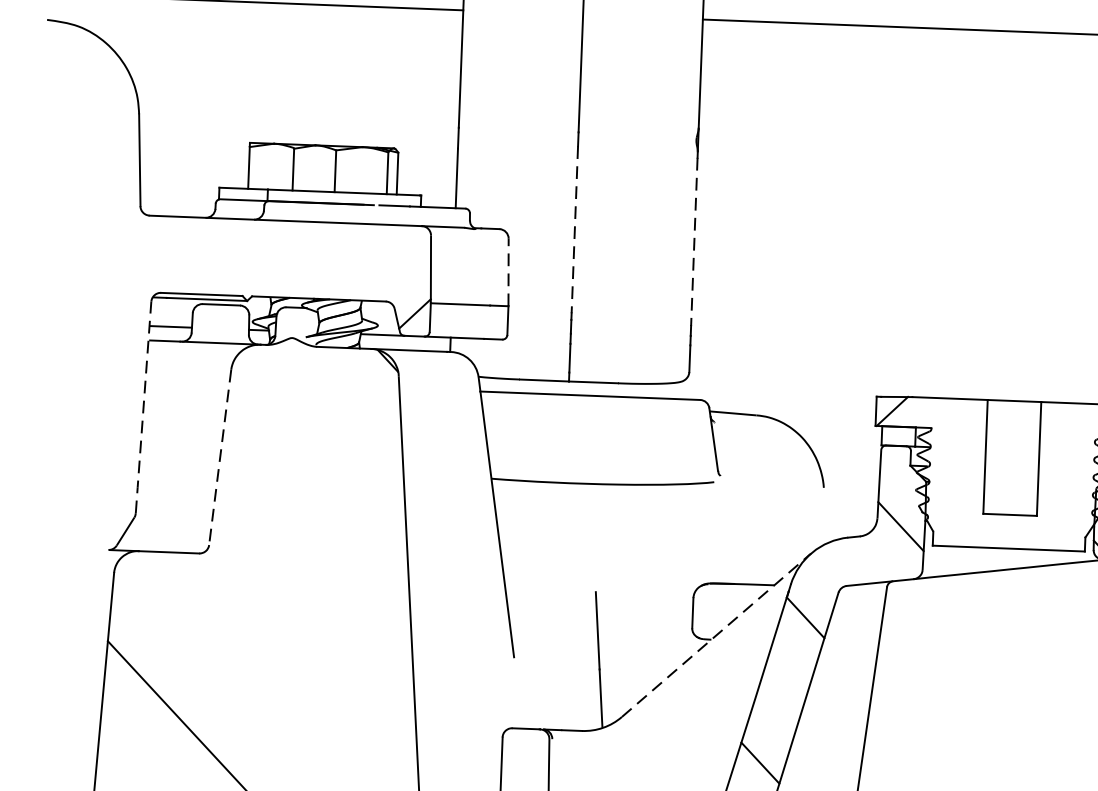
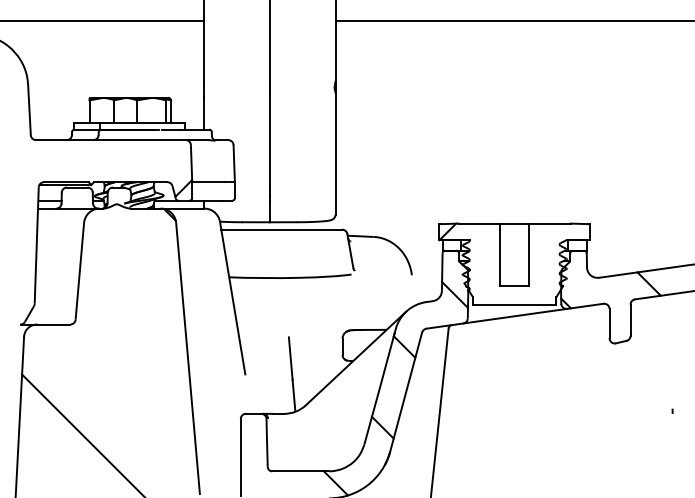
line: (574, 229) -> (269, 138), dashed -> solid
line: (694, 242) -> (335, 143), dashed -> solid
line: (509, 272) -> (234, 163), dashed -> solid
line: (143, 407) -> (36, 245), dashed -> solid
line: (219, 459) -> (79, 272), dashed -> solid
line: (717, 635) -> (356, 358), dashed -> solid

